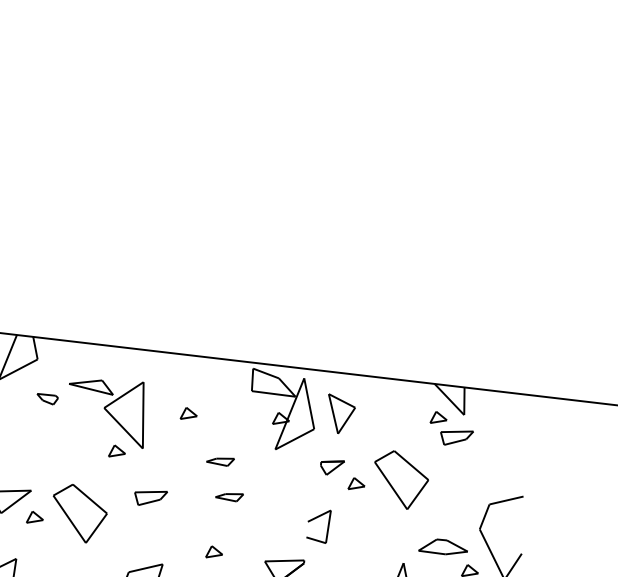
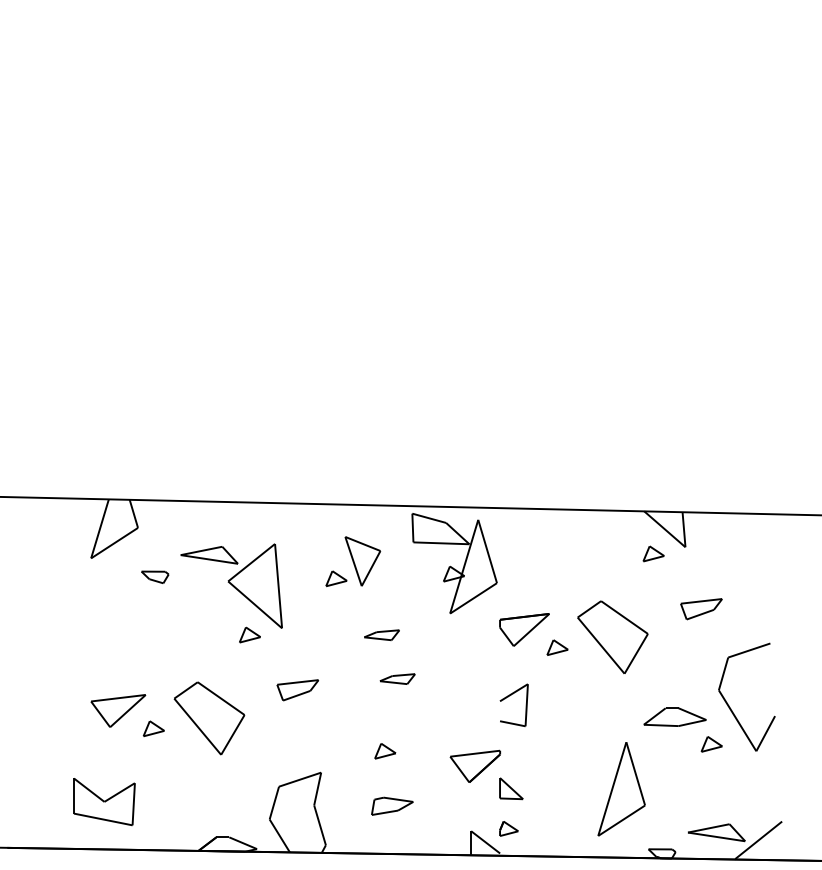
part: (340, 414) -> (362, 561), moved
part: (456, 438) -> (701, 609), moved
part: (332, 467) -> (524, 629), size x1.67

